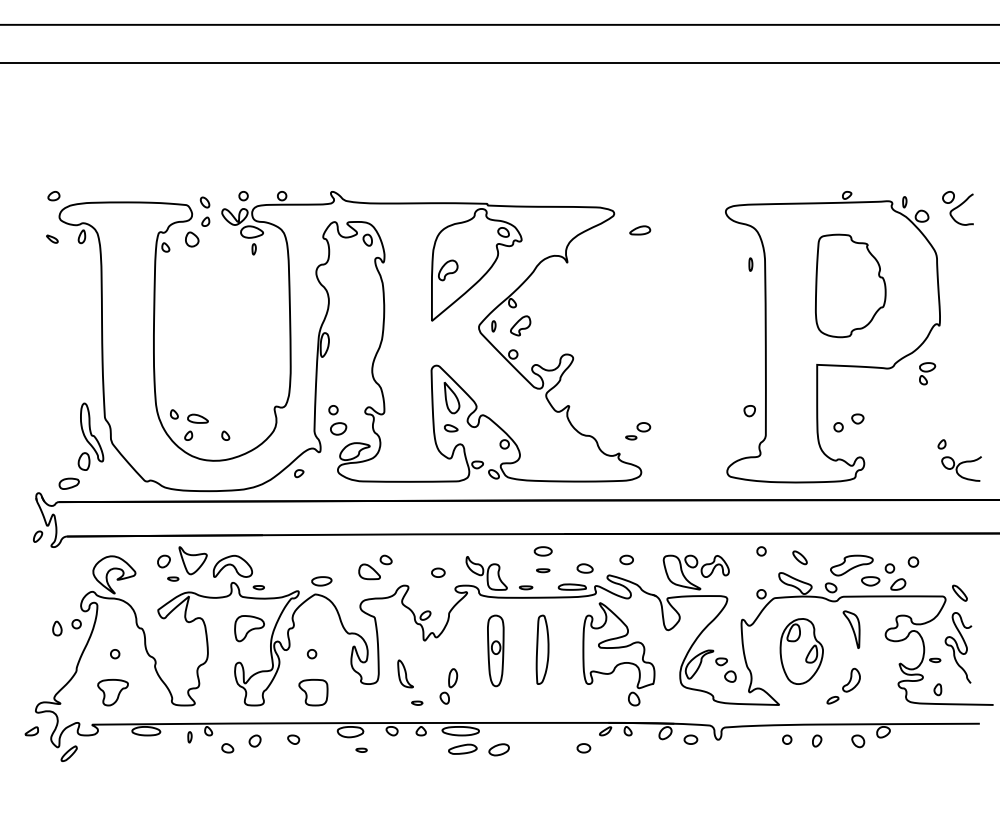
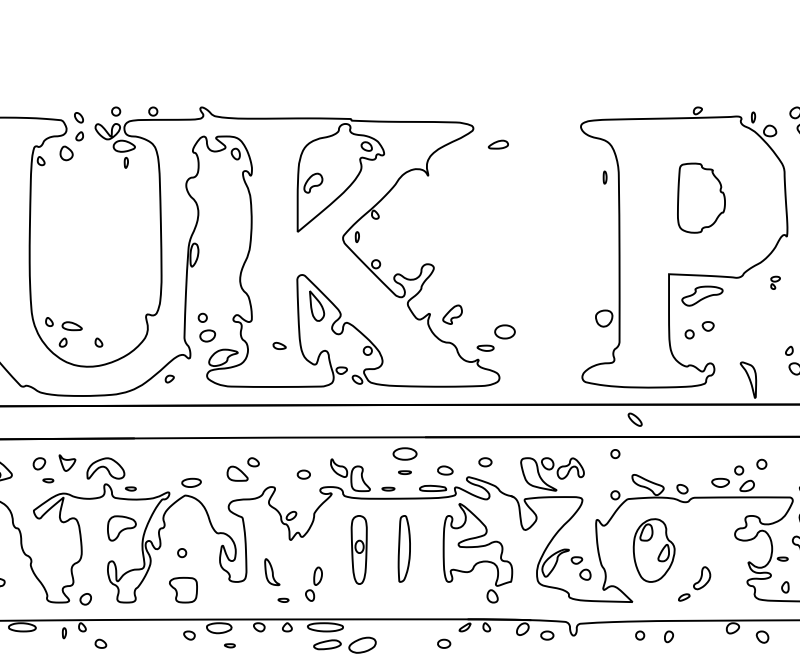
part: (850, 285) -> (701, 197), size x0.7
part: (520, 325) -> (452, 314), moved
part: (927, 373) -> (775, 282), size x0.6
part: (749, 411) -> (603, 319), size x1.6
part: (451, 428) -> (279, 346), moved
part: (638, 431) -> (496, 338), size x1.6
part: (542, 551) -> (404, 454), size x1.4
part: (799, 557) -> (634, 419), moved
part: (192, 560) -> (66, 462), size x0.6
part: (851, 565) -> (702, 296), moved
part: (851, 629) -> (748, 379), moved
part: (293, 739) -> (189, 635), moved
part: (254, 740) -> (85, 598), moved
part: (858, 741) -> (762, 637), moved
part: (498, 749) -> (361, 644), size x1.4

